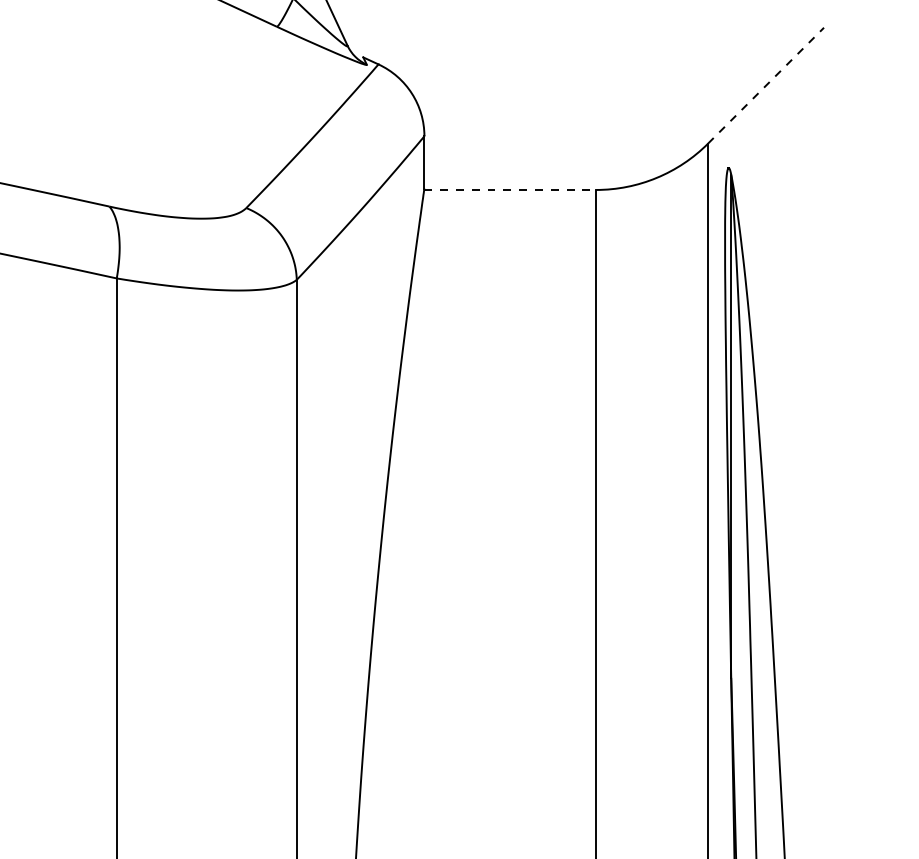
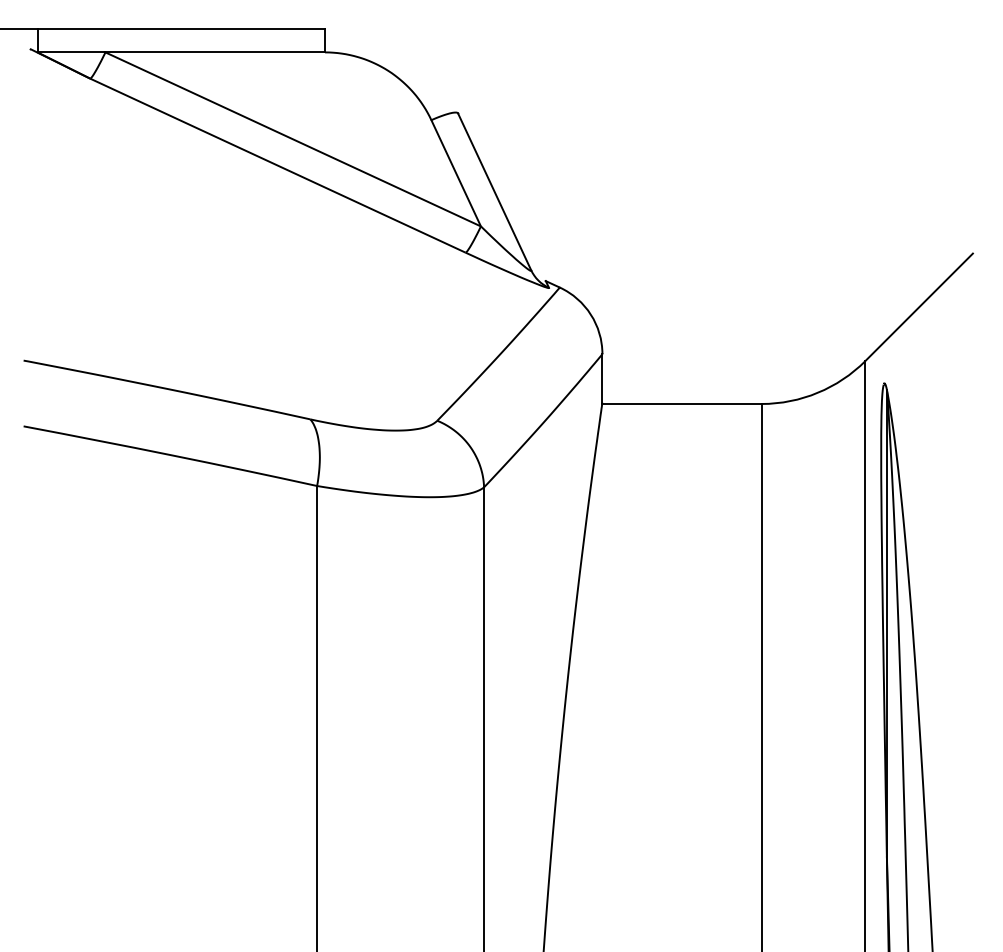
line: (766, 85) -> (919, 307), dashed -> solid
line: (509, 189) -> (681, 403), dashed -> solid

